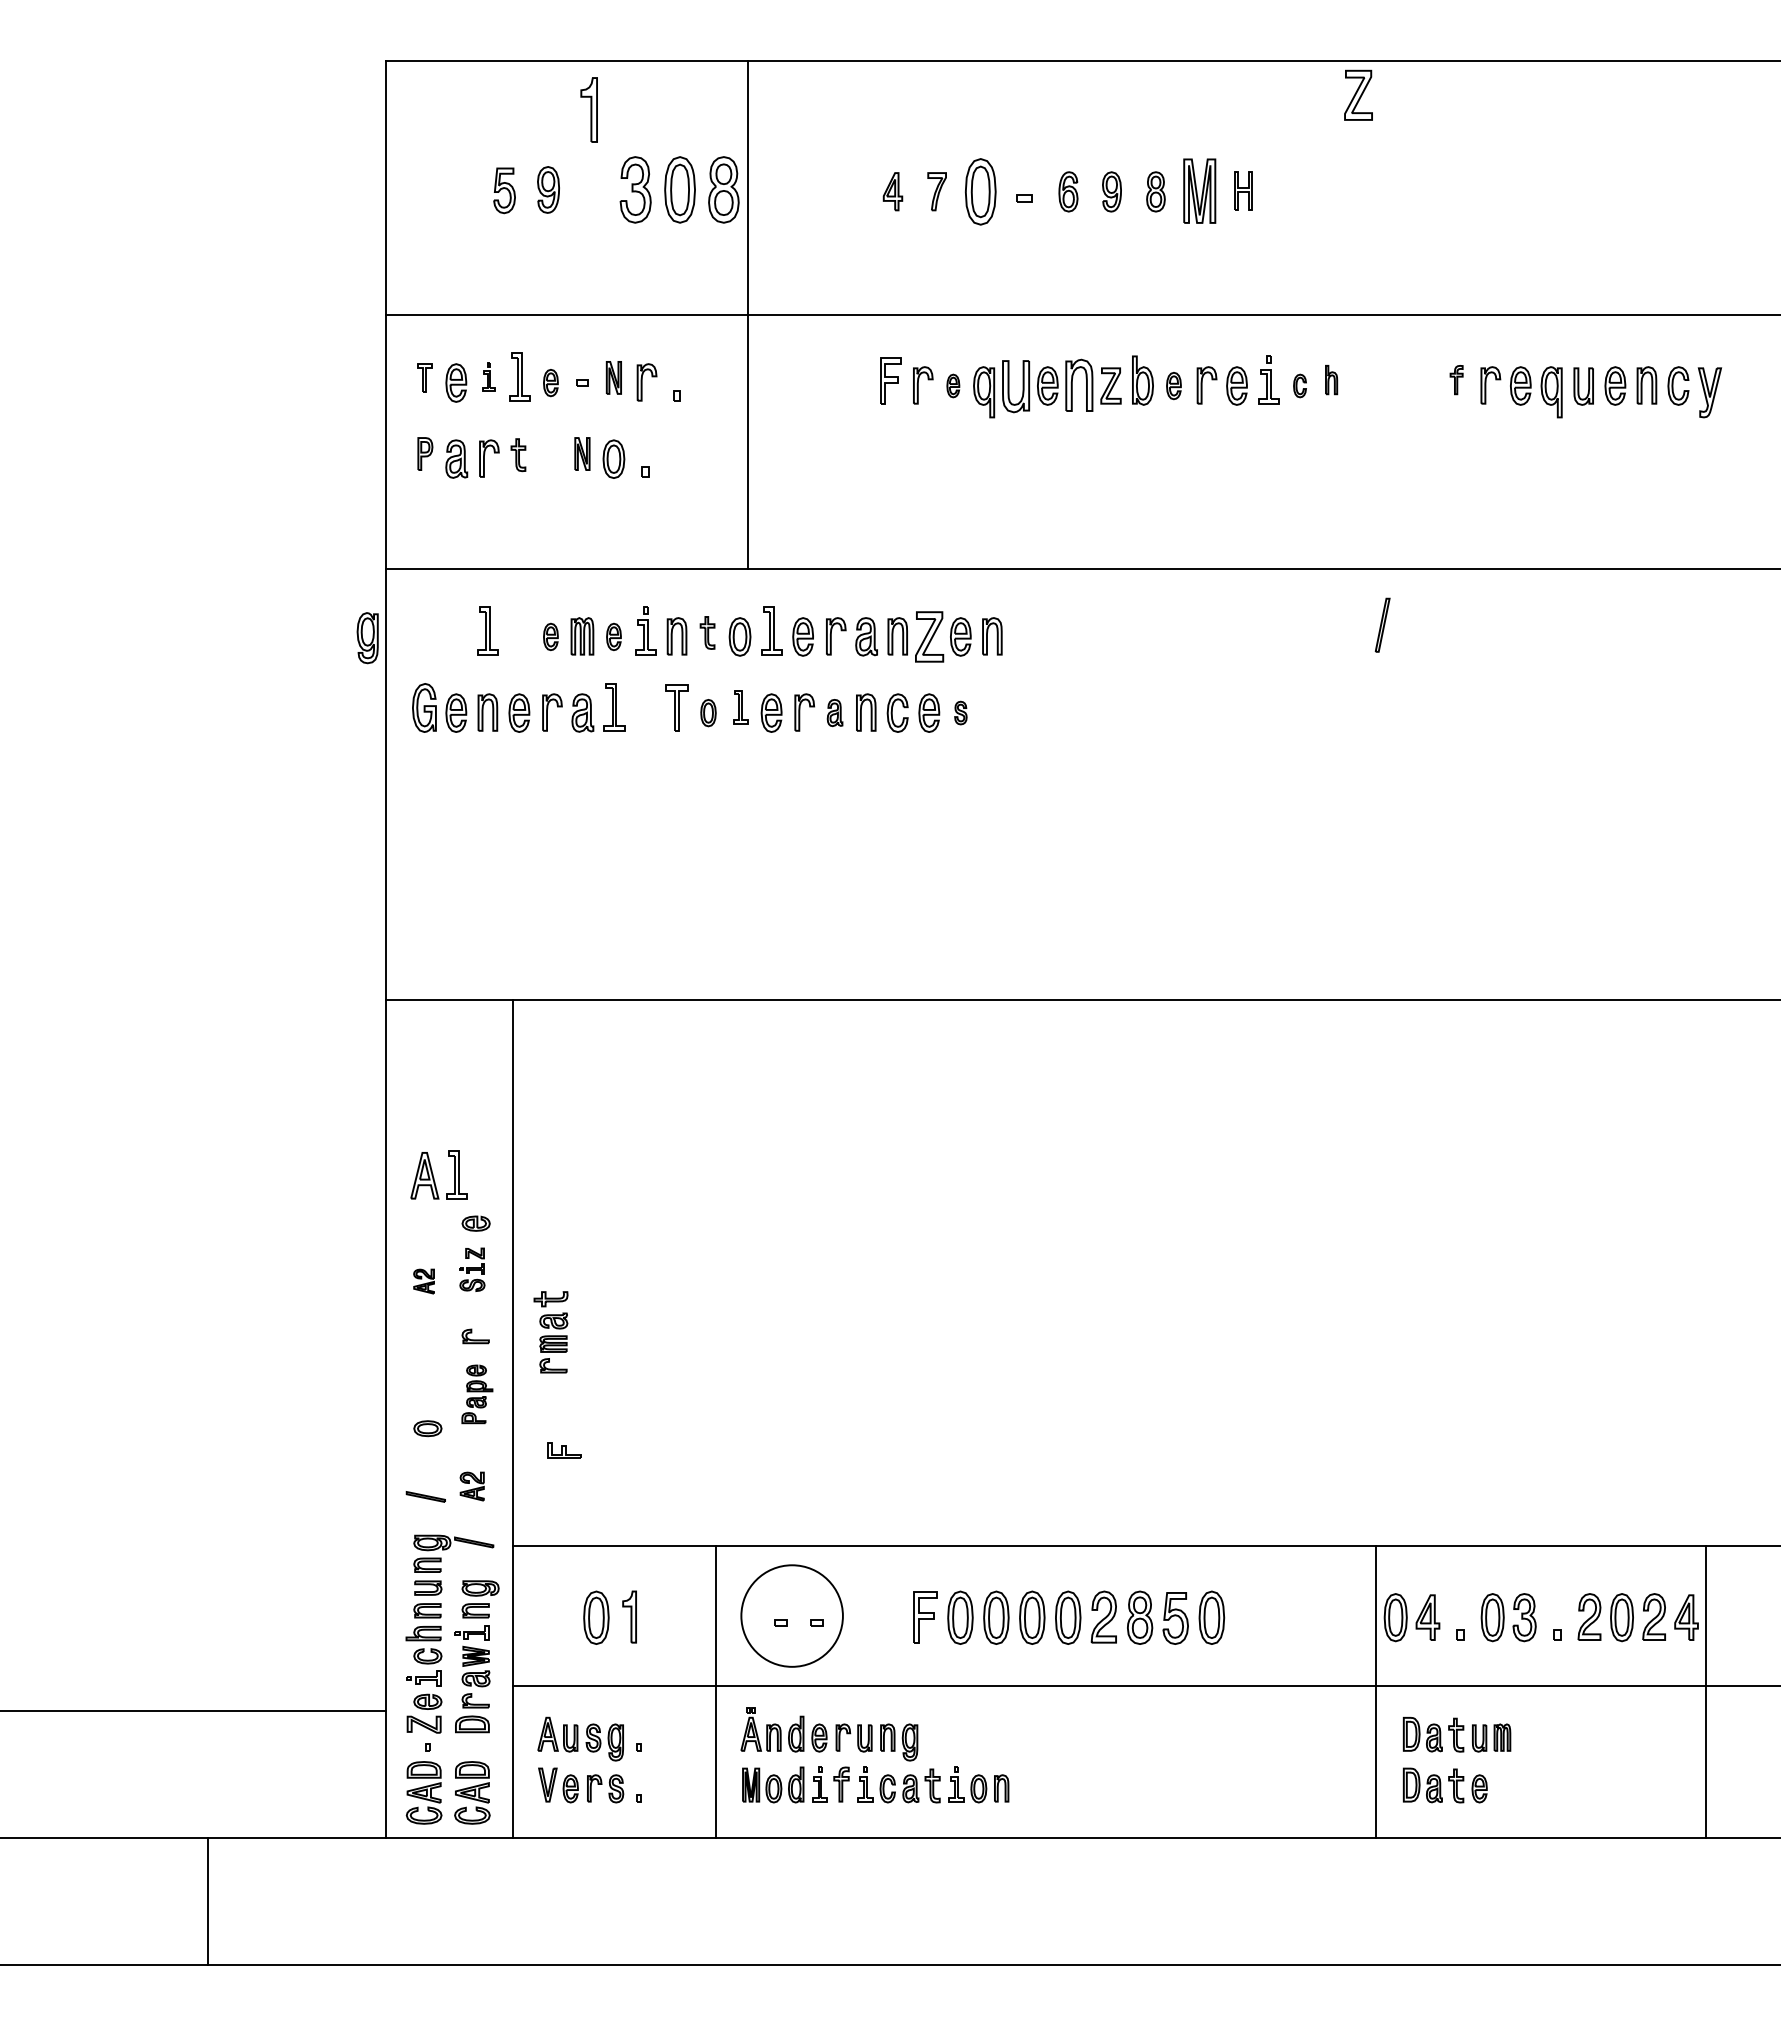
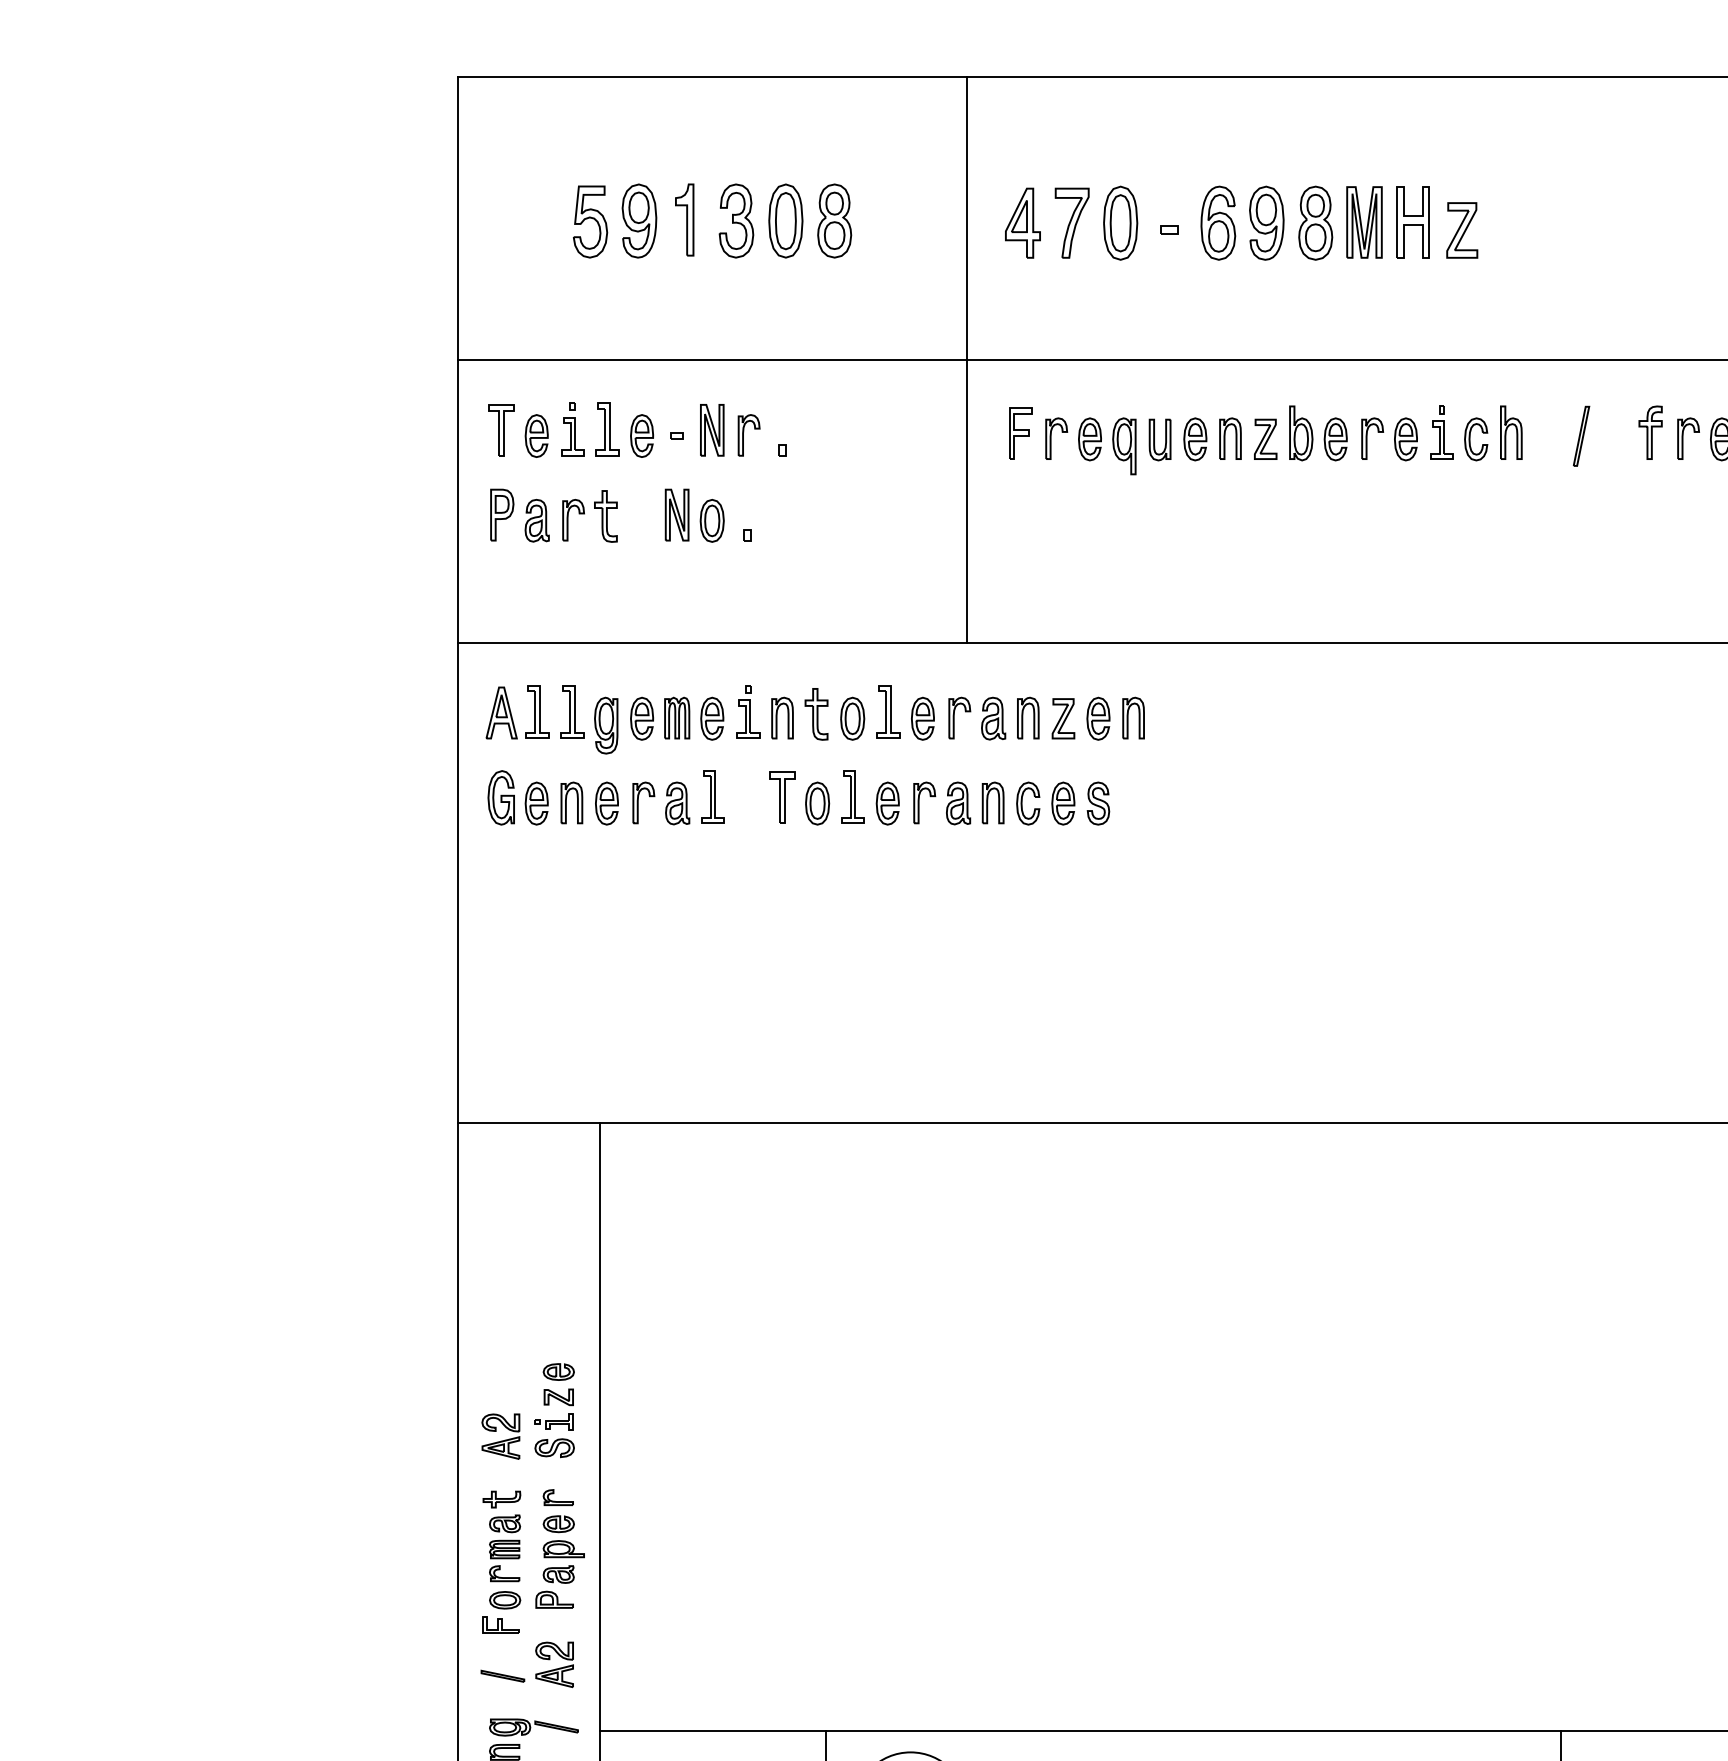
part: (1358, 94) -> (1462, 229), moved
part: (588, 109) -> (683, 219), moved
part: (548, 189) -> (639, 220), size x1.43
part: (504, 190) -> (590, 221), size x1.43
part: (1243, 190) -> (1413, 221), size x1.67
part: (892, 191) -> (1022, 222), size x1.67
part: (936, 191) -> (1071, 222), size x1.67
part: (1068, 191) -> (1218, 222), size x1.67
part: (1111, 191) -> (1266, 222), size x1.67
part: (1155, 191) -> (1315, 222), size x1.67
line: (747, 314) -> (966, 359), moved
part: (488, 376) -> (572, 428), size x1.67
part: (424, 377) -> (501, 429), size x1.67
part: (613, 377) -> (711, 429), size x1.43
part: (1331, 379) -> (1511, 432), size x1.67
part: (1456, 379) -> (1650, 432), size x1.67
part: (550, 382) -> (641, 435), size x1.43
part: (953, 385) -> (1090, 438), size x1.67
part: (1079, 385) -> (1230, 438), size x0.71
part: (1173, 385) -> (1335, 438), size x1.43
part: (1299, 385) -> (1475, 438), size x1.67
part: (1016, 386) -> (1160, 439), size x0.71
part: (425, 453) -> (502, 514), size x1.43
part: (582, 453) -> (677, 514), size x1.43
part: (518, 454) -> (605, 515), size x1.43
part: (1382, 624) -> (1581, 435), moved
part: (707, 632) -> (816, 713), size x1.43
part: (550, 636) -> (641, 718), size x1.43
part: (613, 636) -> (711, 718), size x1.43
part: (928, 636) -> (1062, 718), size x0.71
part: (367, 638) -> (605, 726), moved
part: (740, 707) -> (853, 797), size x1.43
part: (708, 712) -> (817, 802), size x1.43
part: (834, 712) -> (957, 802), size x1.43
part: (960, 712) -> (1098, 802), size x1.67
part: (438, 1174) -> (516, 711), moved
part: (472, 1269) -> (554, 1423), size x1.43
part: (423, 1281) -> (500, 1436), size x1.67
part: (550, 1332) -> (501, 1536), moved
part: (477, 1394) -> (560, 1562), size x1.43
part: (564, 1450) -> (501, 1624), moved
part: (471, 1486) -> (553, 1664), size x1.43

